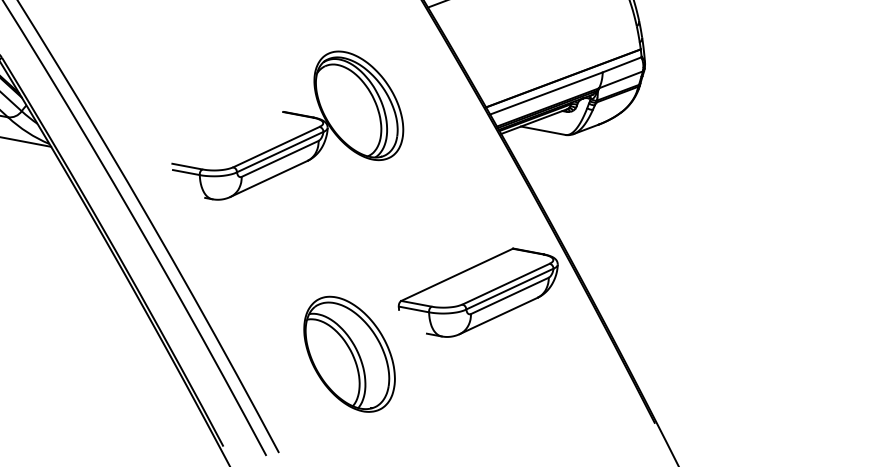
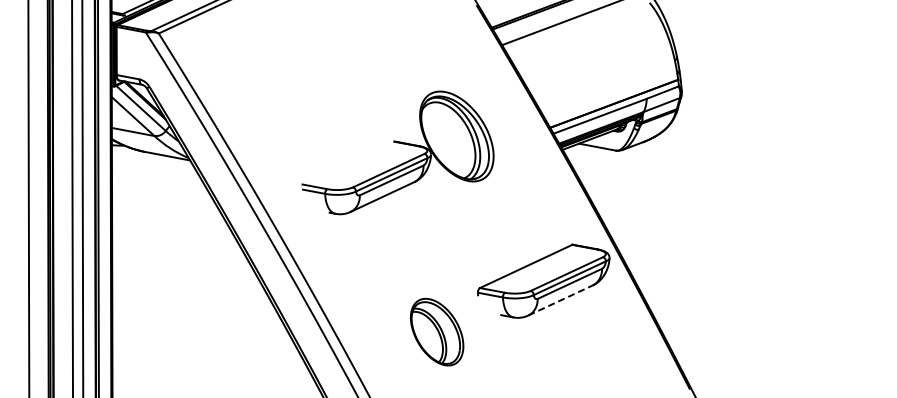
part: (287, 114) -> (397, 143), moved
line: (498, 315) -> (560, 300), solid -> dashed
part: (348, 353) -> (436, 331), size x0.7

